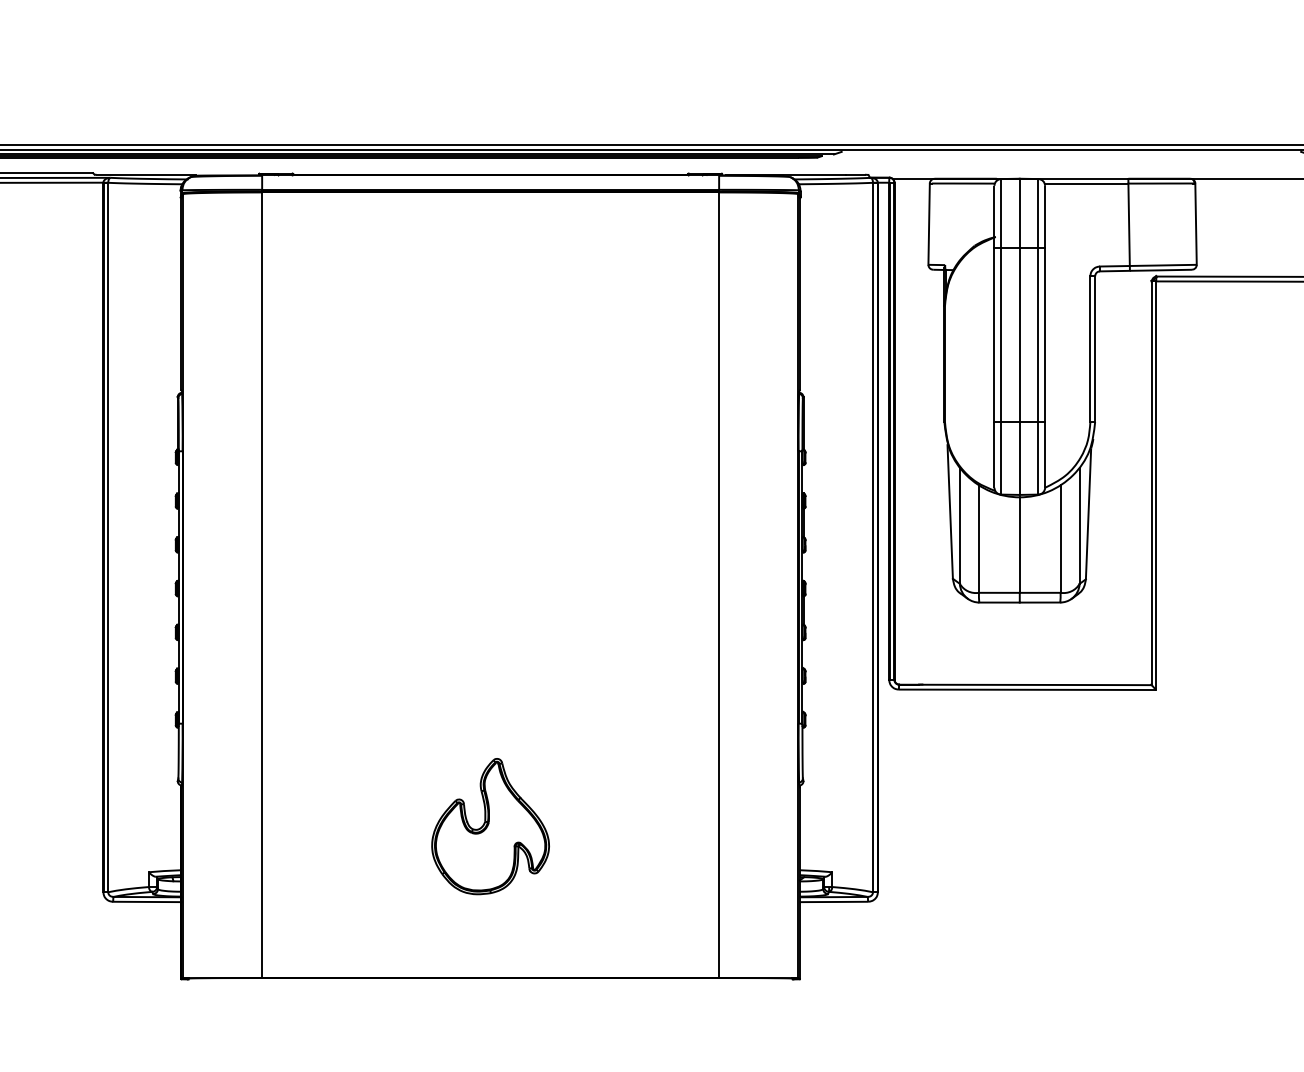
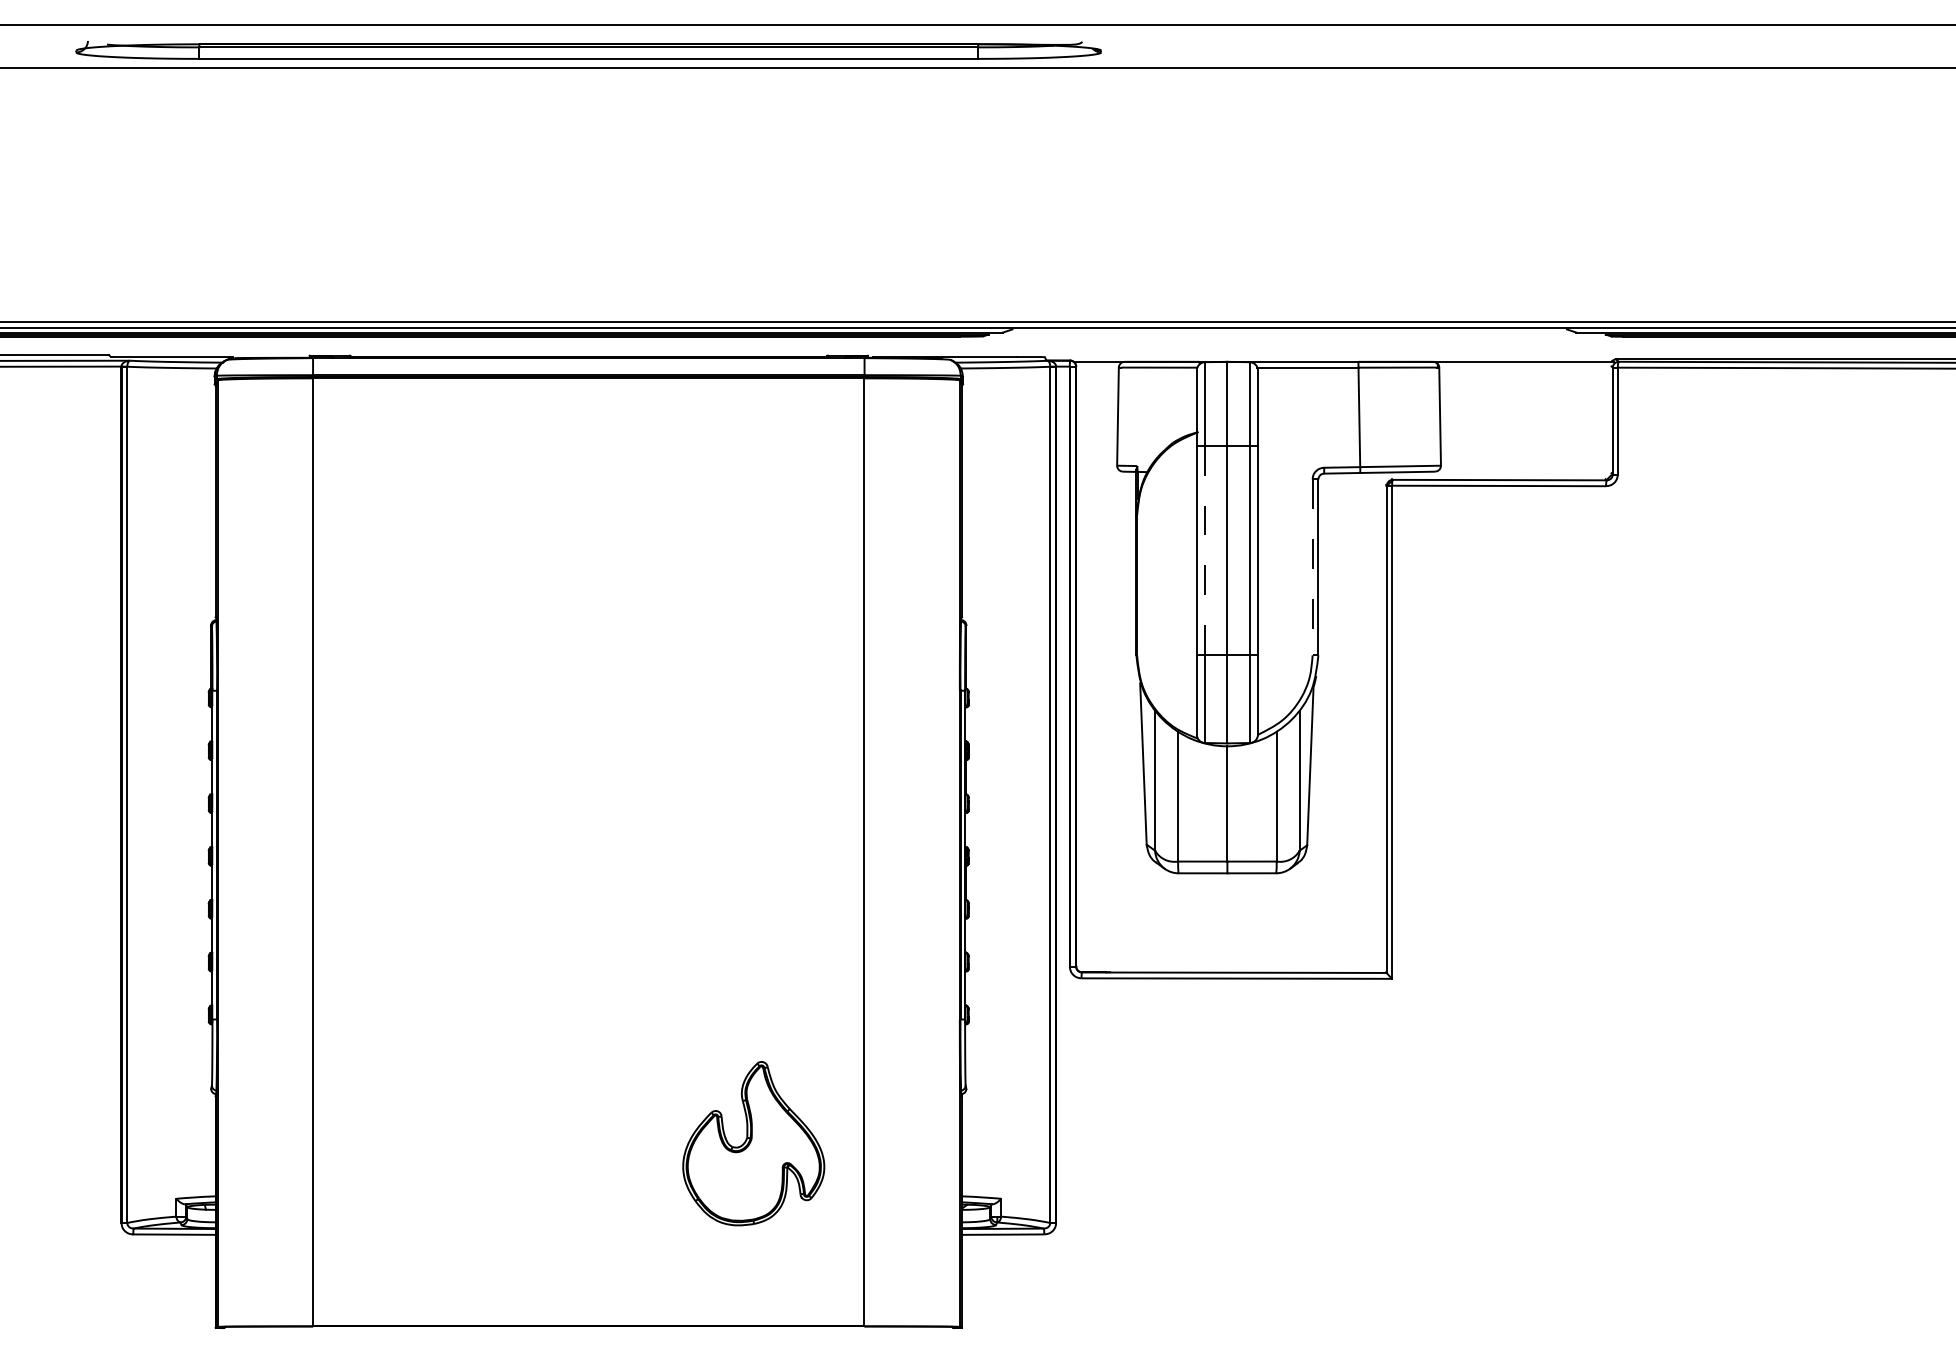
line: (1000, 335) -> (1204, 550), solid -> dashed
line: (1090, 349) -> (1312, 567), solid -> dashed
part: (490, 826) -> (753, 1143), moved

